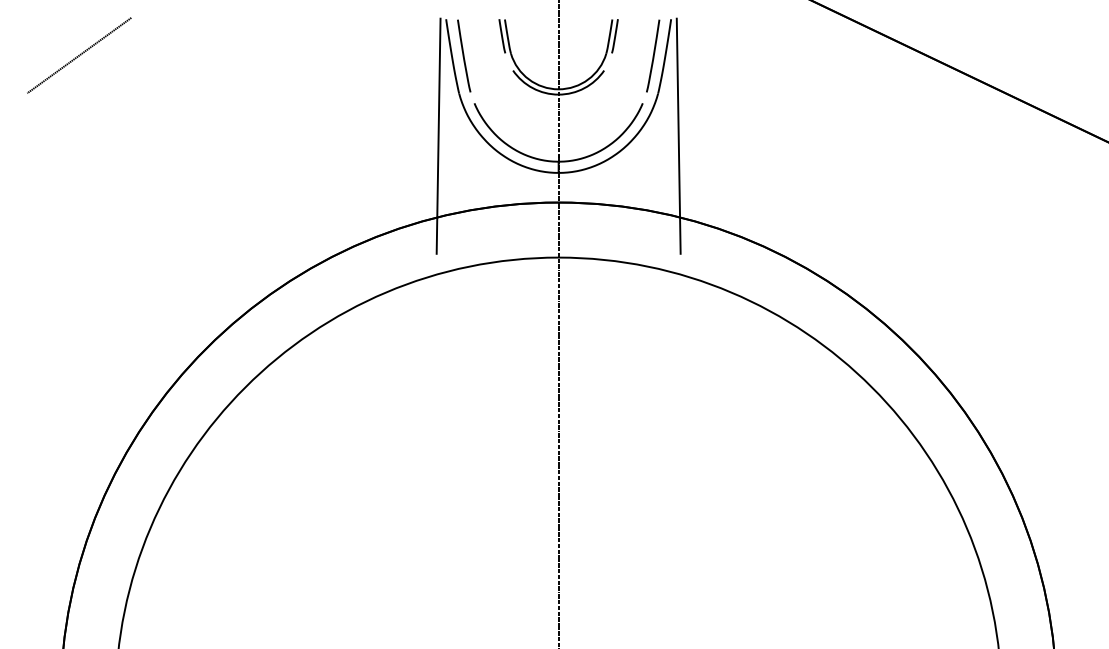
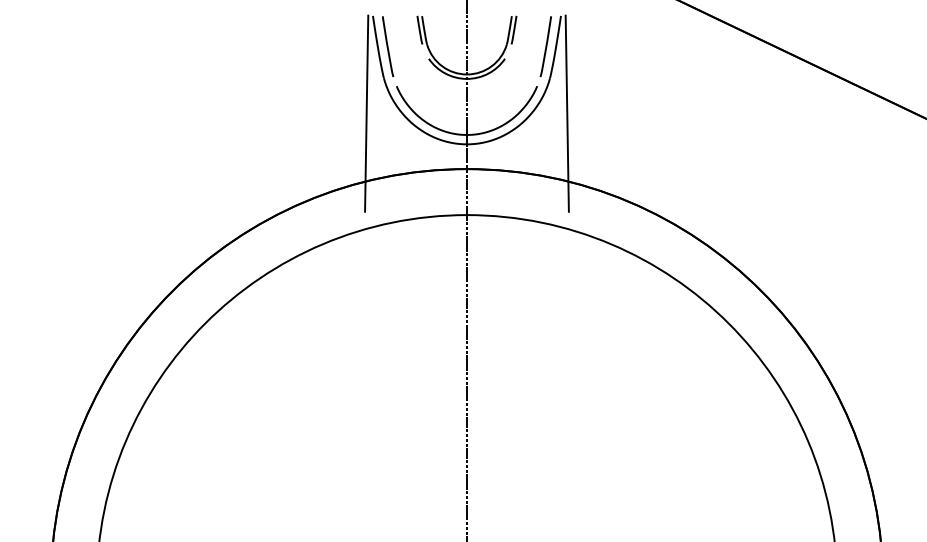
line: (79, 55) -> (66, 46), removed

